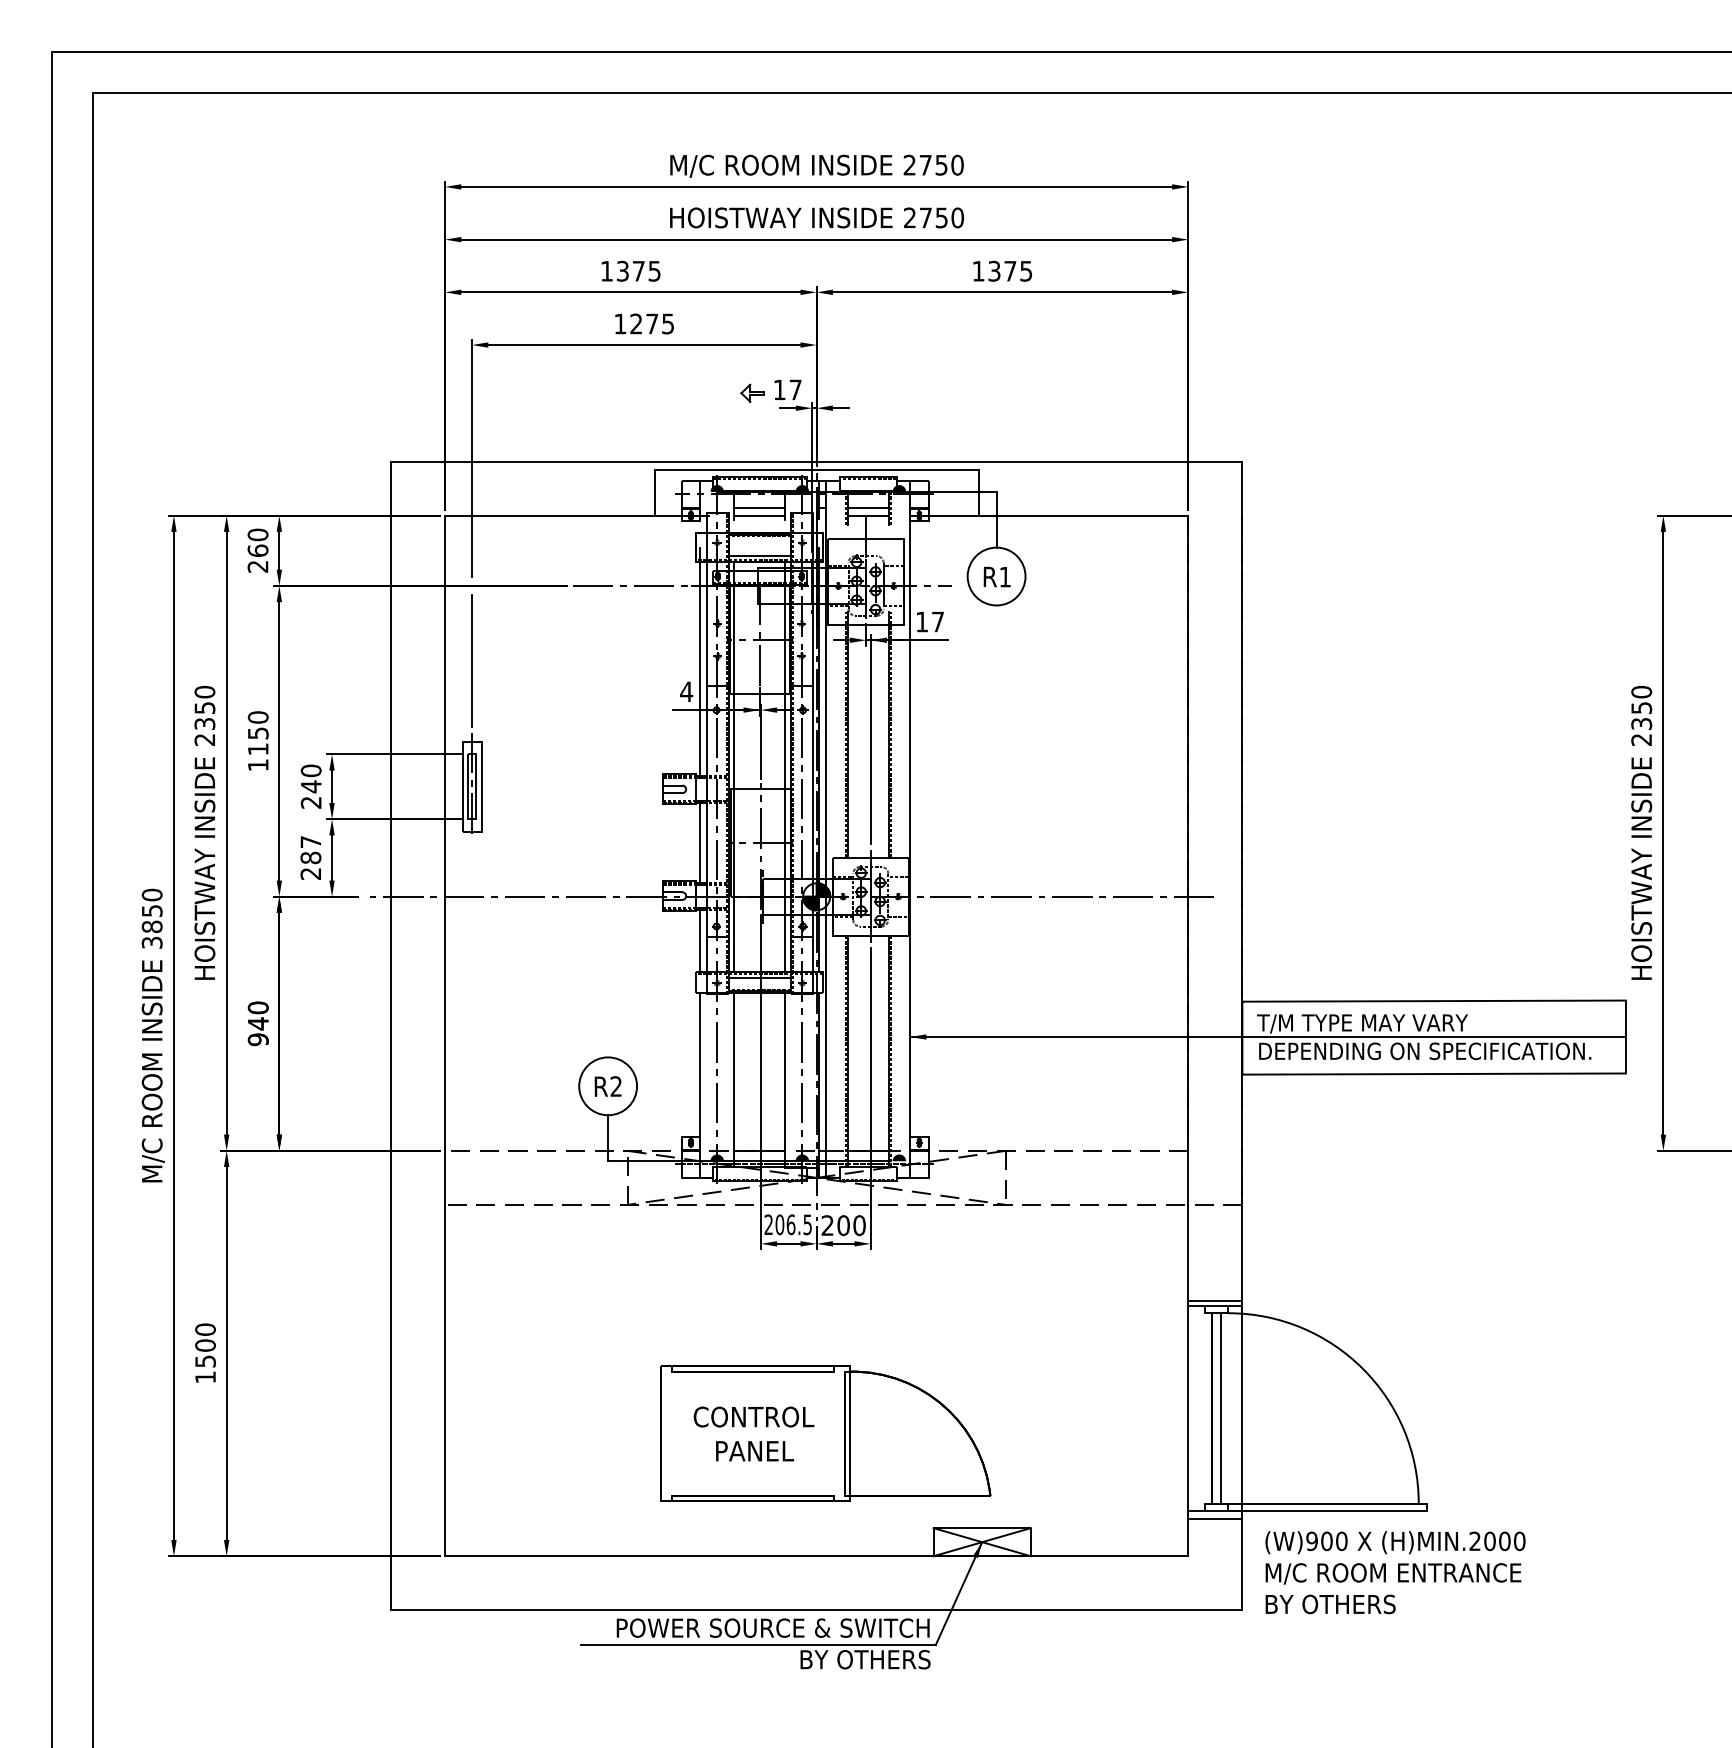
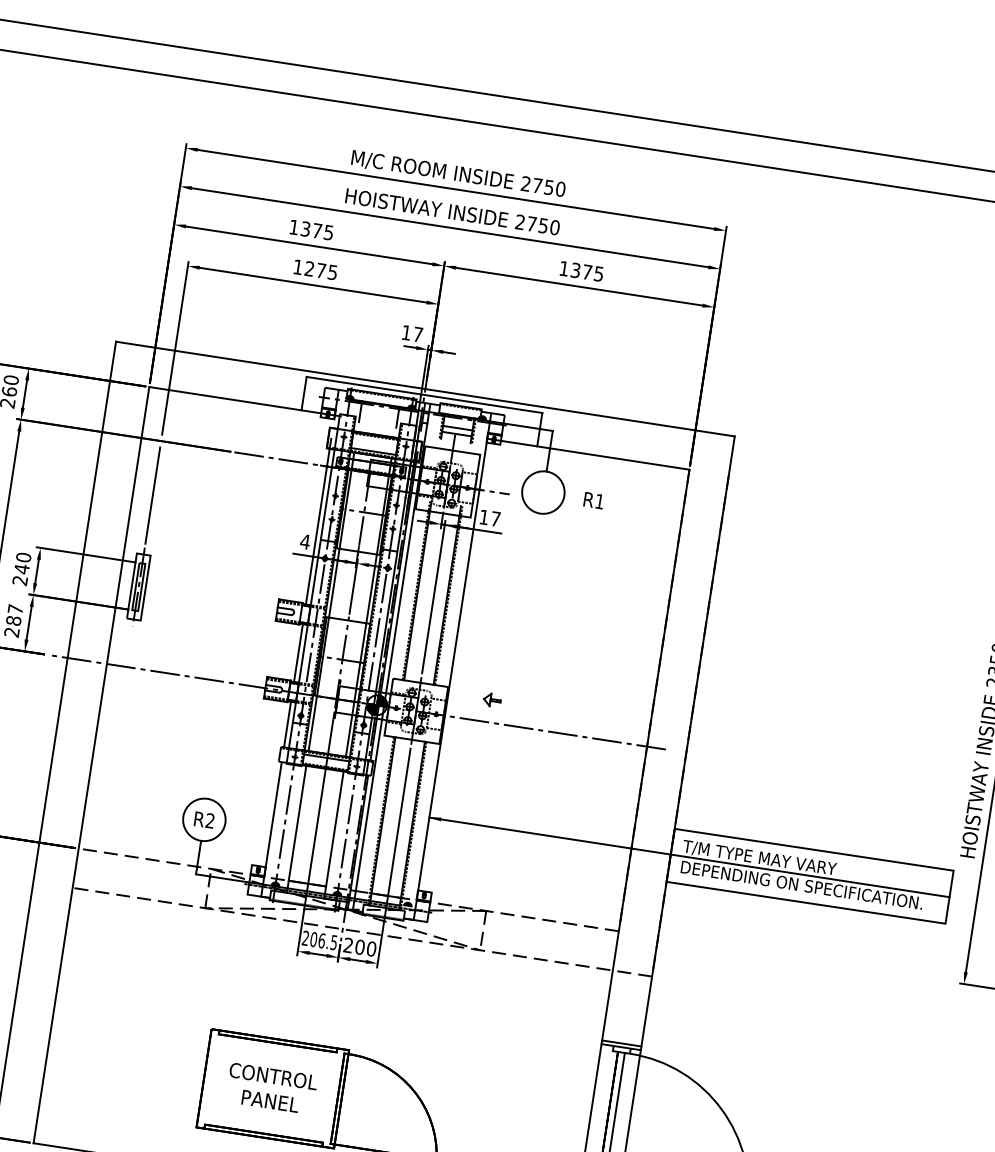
part: (752, 392) -> (492, 699), moved
line: (759, 507) -> (378, 416), removed
line: (759, 515) -> (377, 421), removed
text: (996, 576) -> (593, 500), moved

